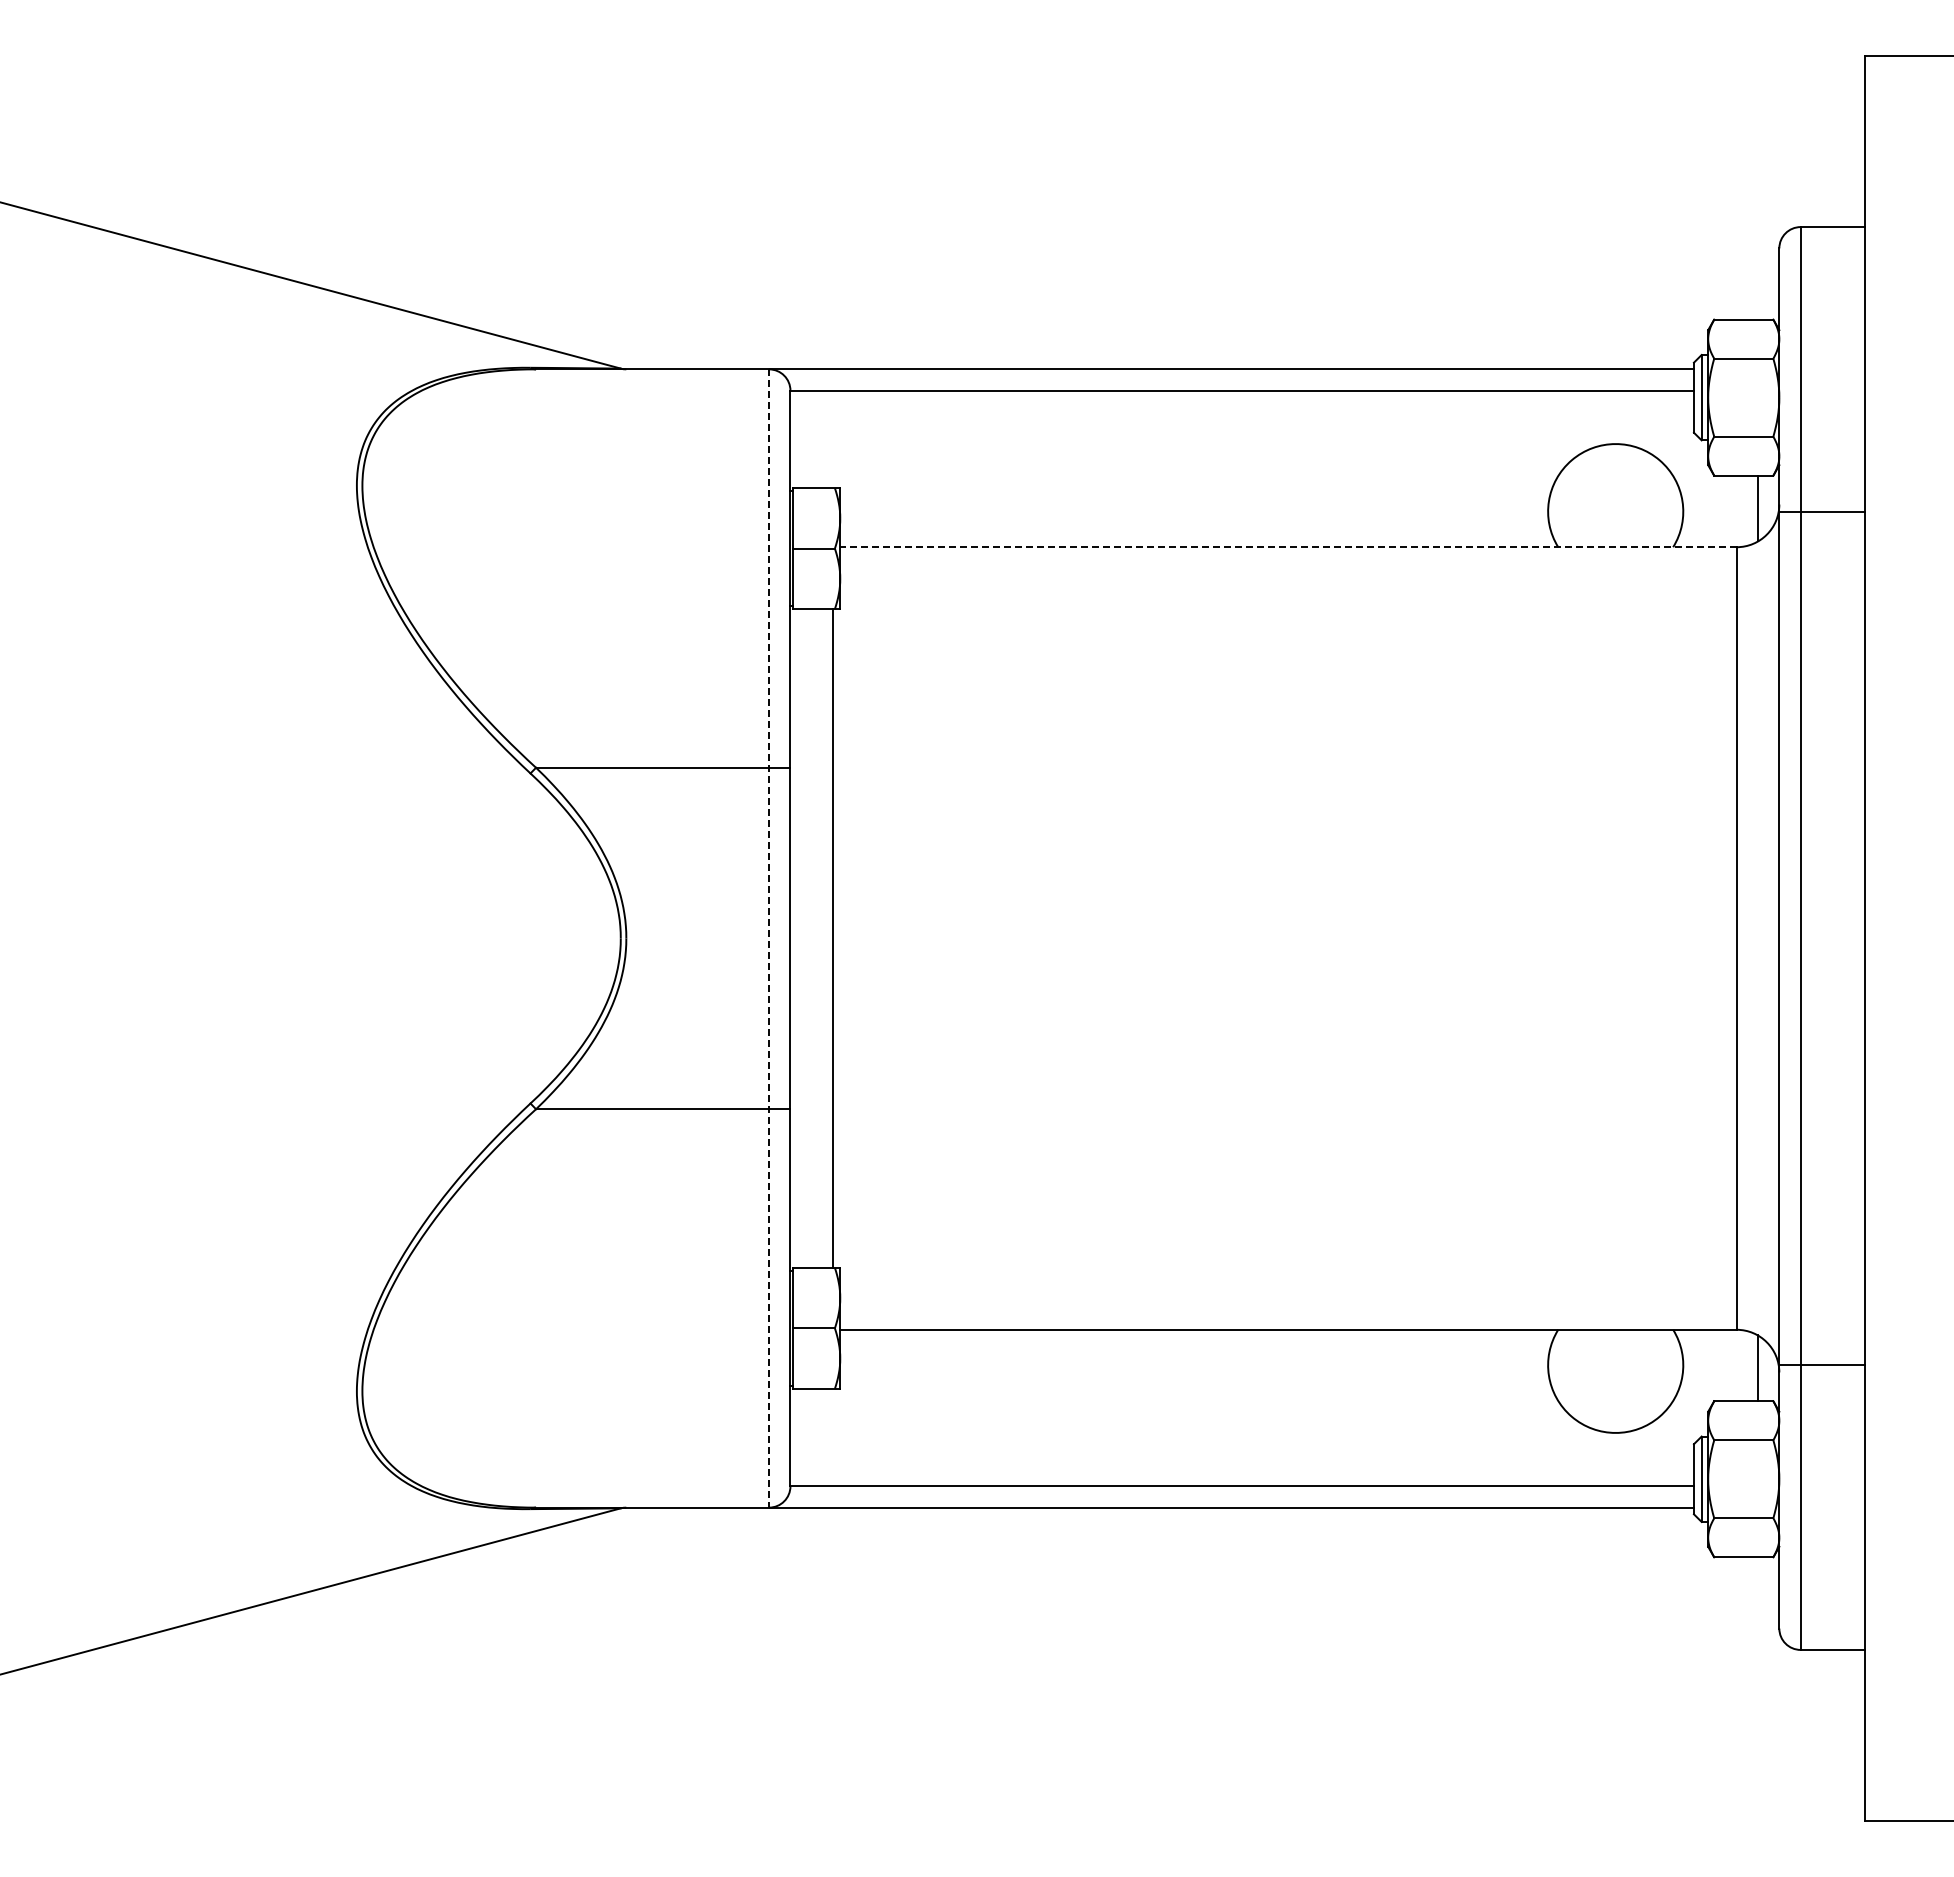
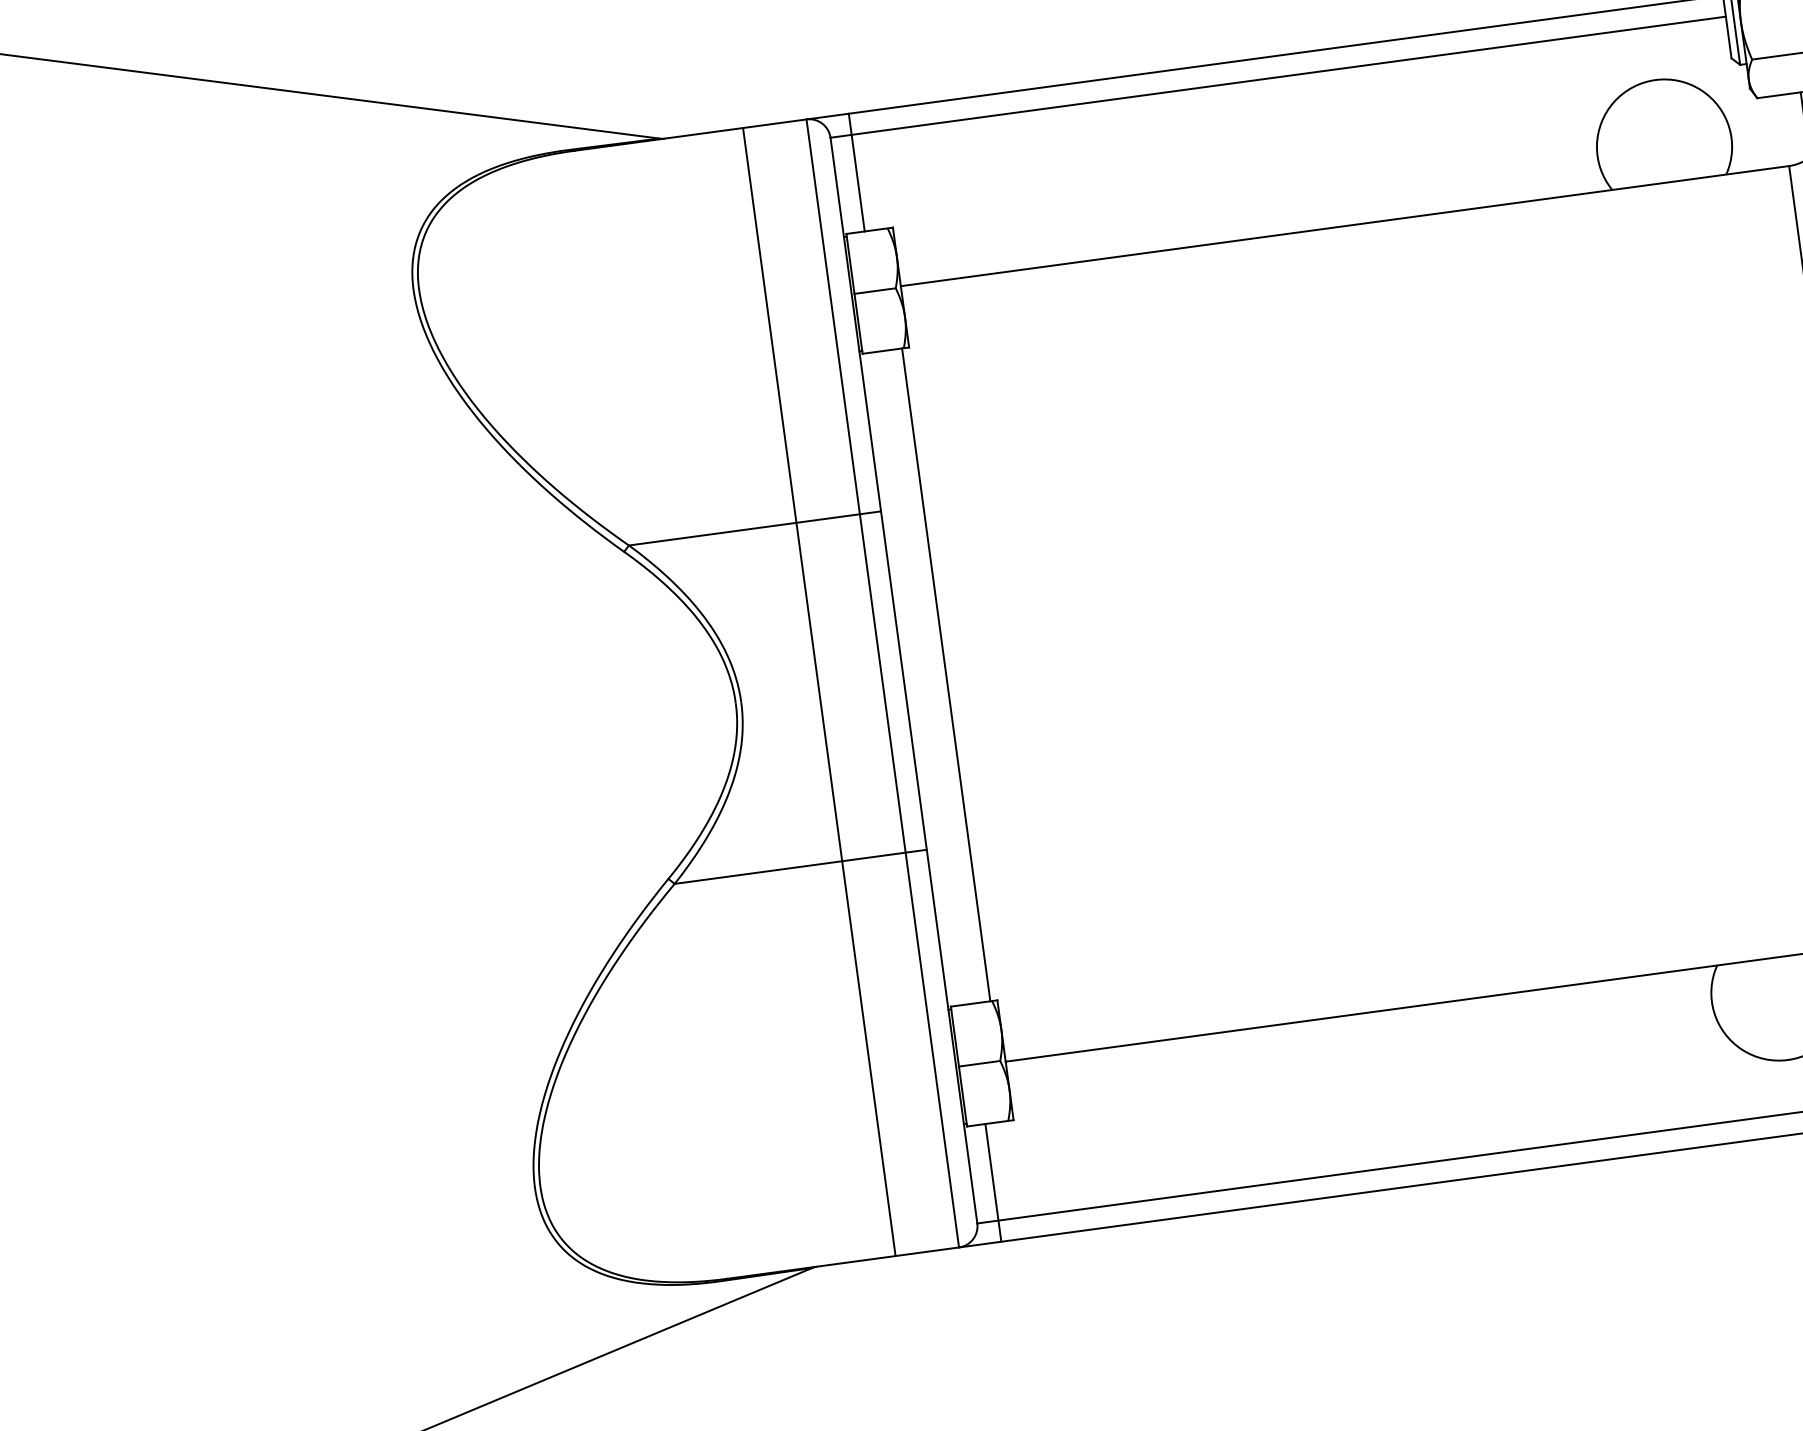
line: (811, 428) -> (856, 172), added
line: (1287, 547) -> (1344, 226), dashed -> solid
line: (705, 938) -> (819, 691), added
line: (769, 939) -> (883, 684), dashed -> solid
line: (811, 1447) -> (992, 1182), added

